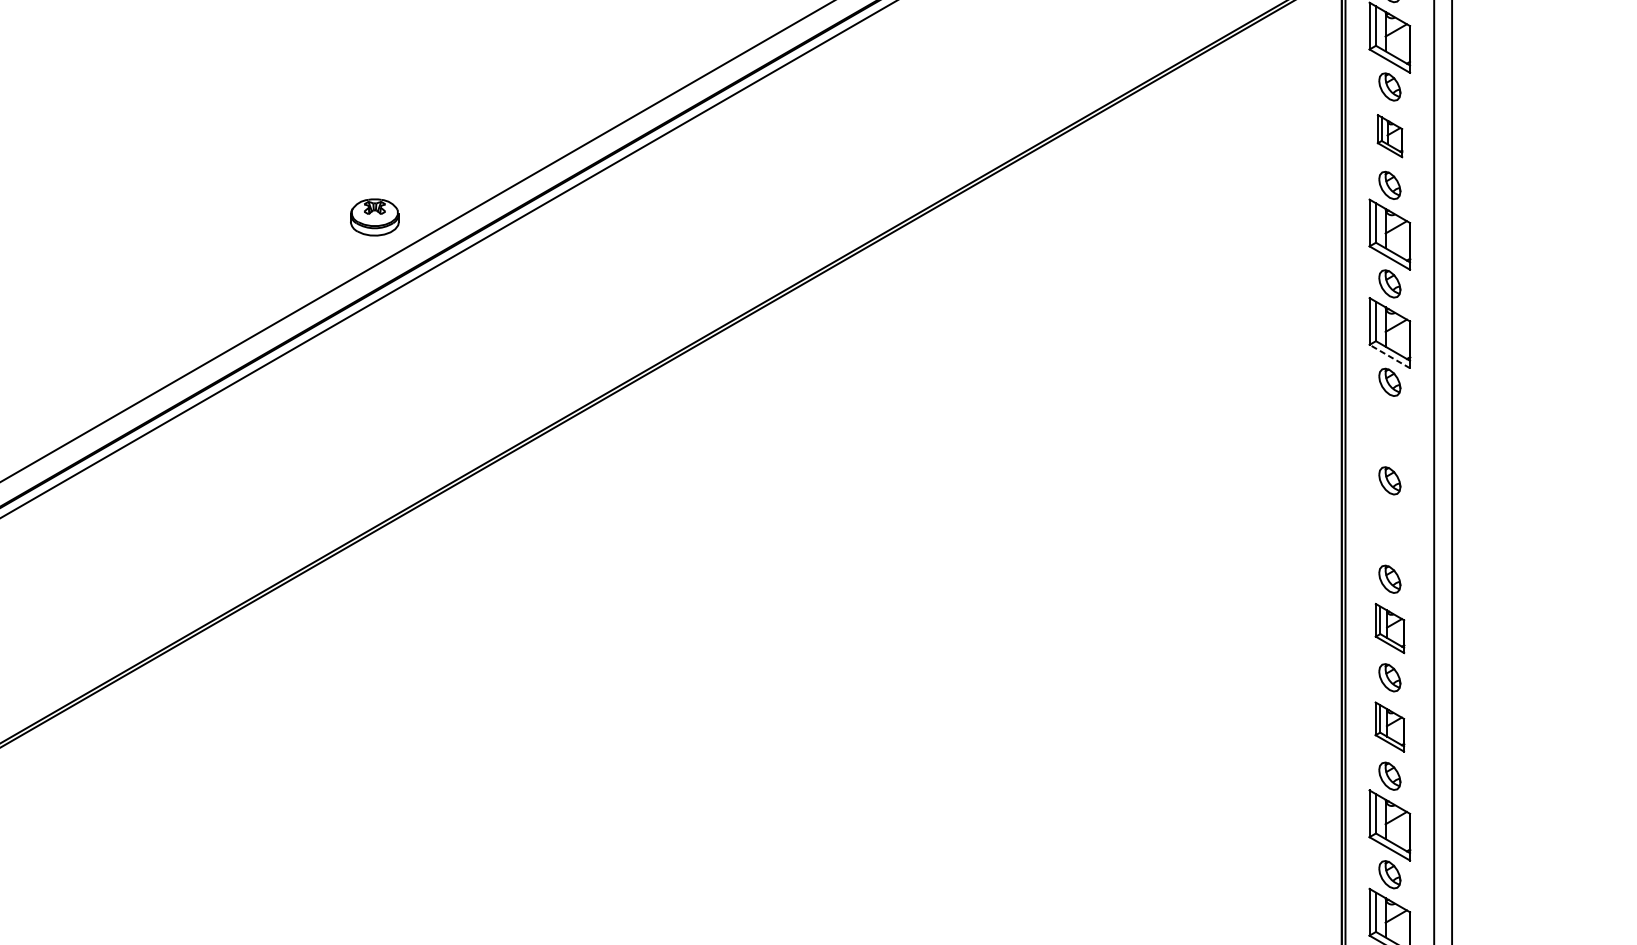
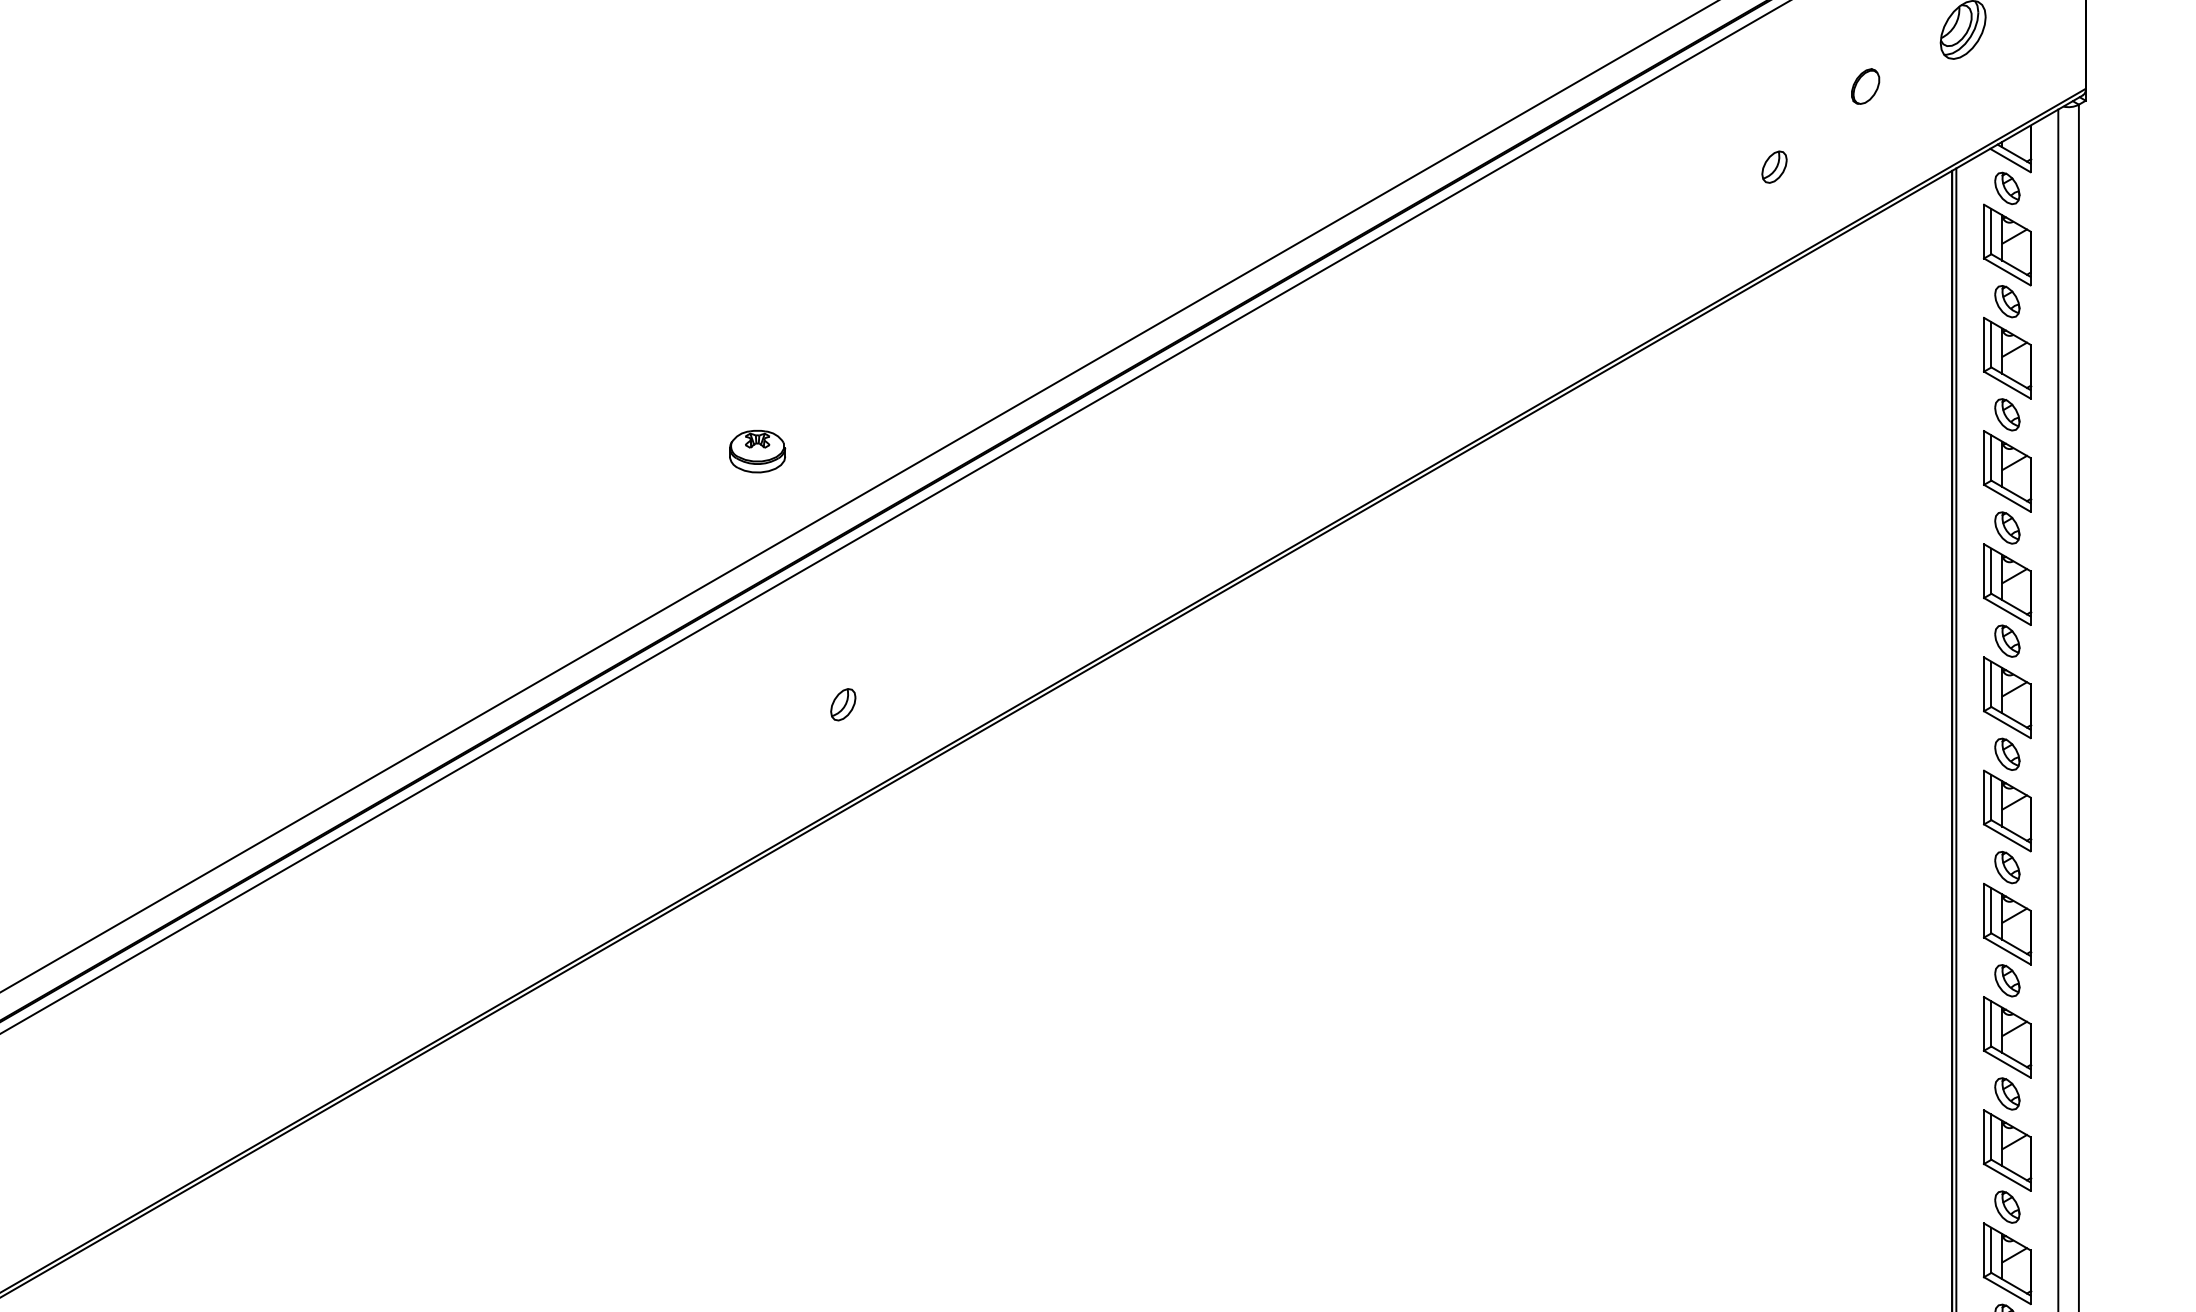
part: (1389, 135) -> (2007, 357), size x1.67
part: (374, 217) -> (757, 451), moved
line: (1389, 356) -> (2007, 611), dashed -> solid
part: (1389, 431) -> (2007, 697), added
part: (377, 437) -> (843, 704), added
part: (1389, 529) -> (2007, 810), added
part: (1389, 627) -> (2007, 923), size x1.43
part: (1389, 727) -> (2007, 1037), size x1.43

